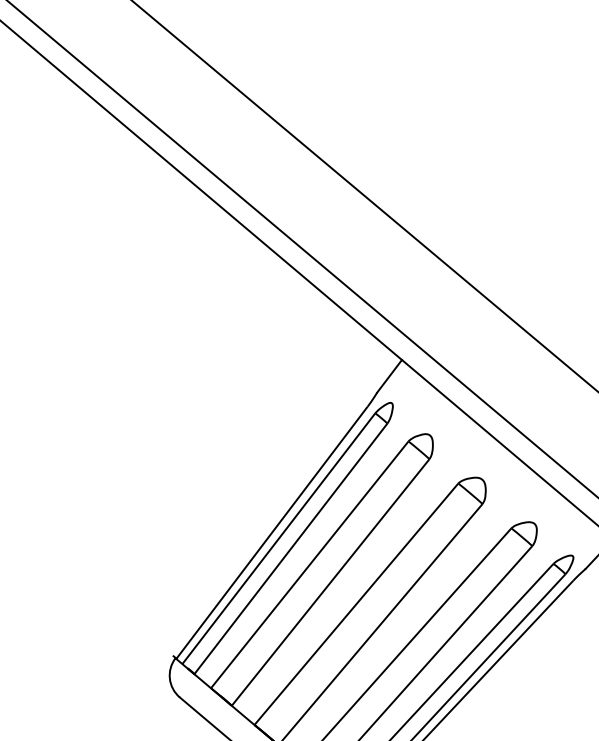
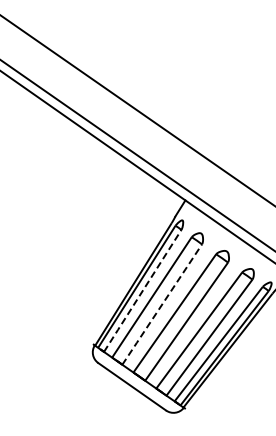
line: (290, 550) -> (142, 291), solid -> dashed
line: (331, 582) -> (162, 304), solid -> dashed

